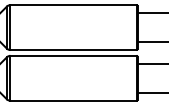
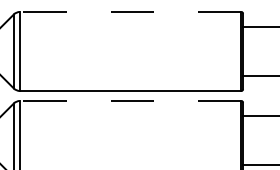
line: (72, 5) -> (128, 12), solid -> dashed
line: (72, 55) -> (128, 100), solid -> dashed

